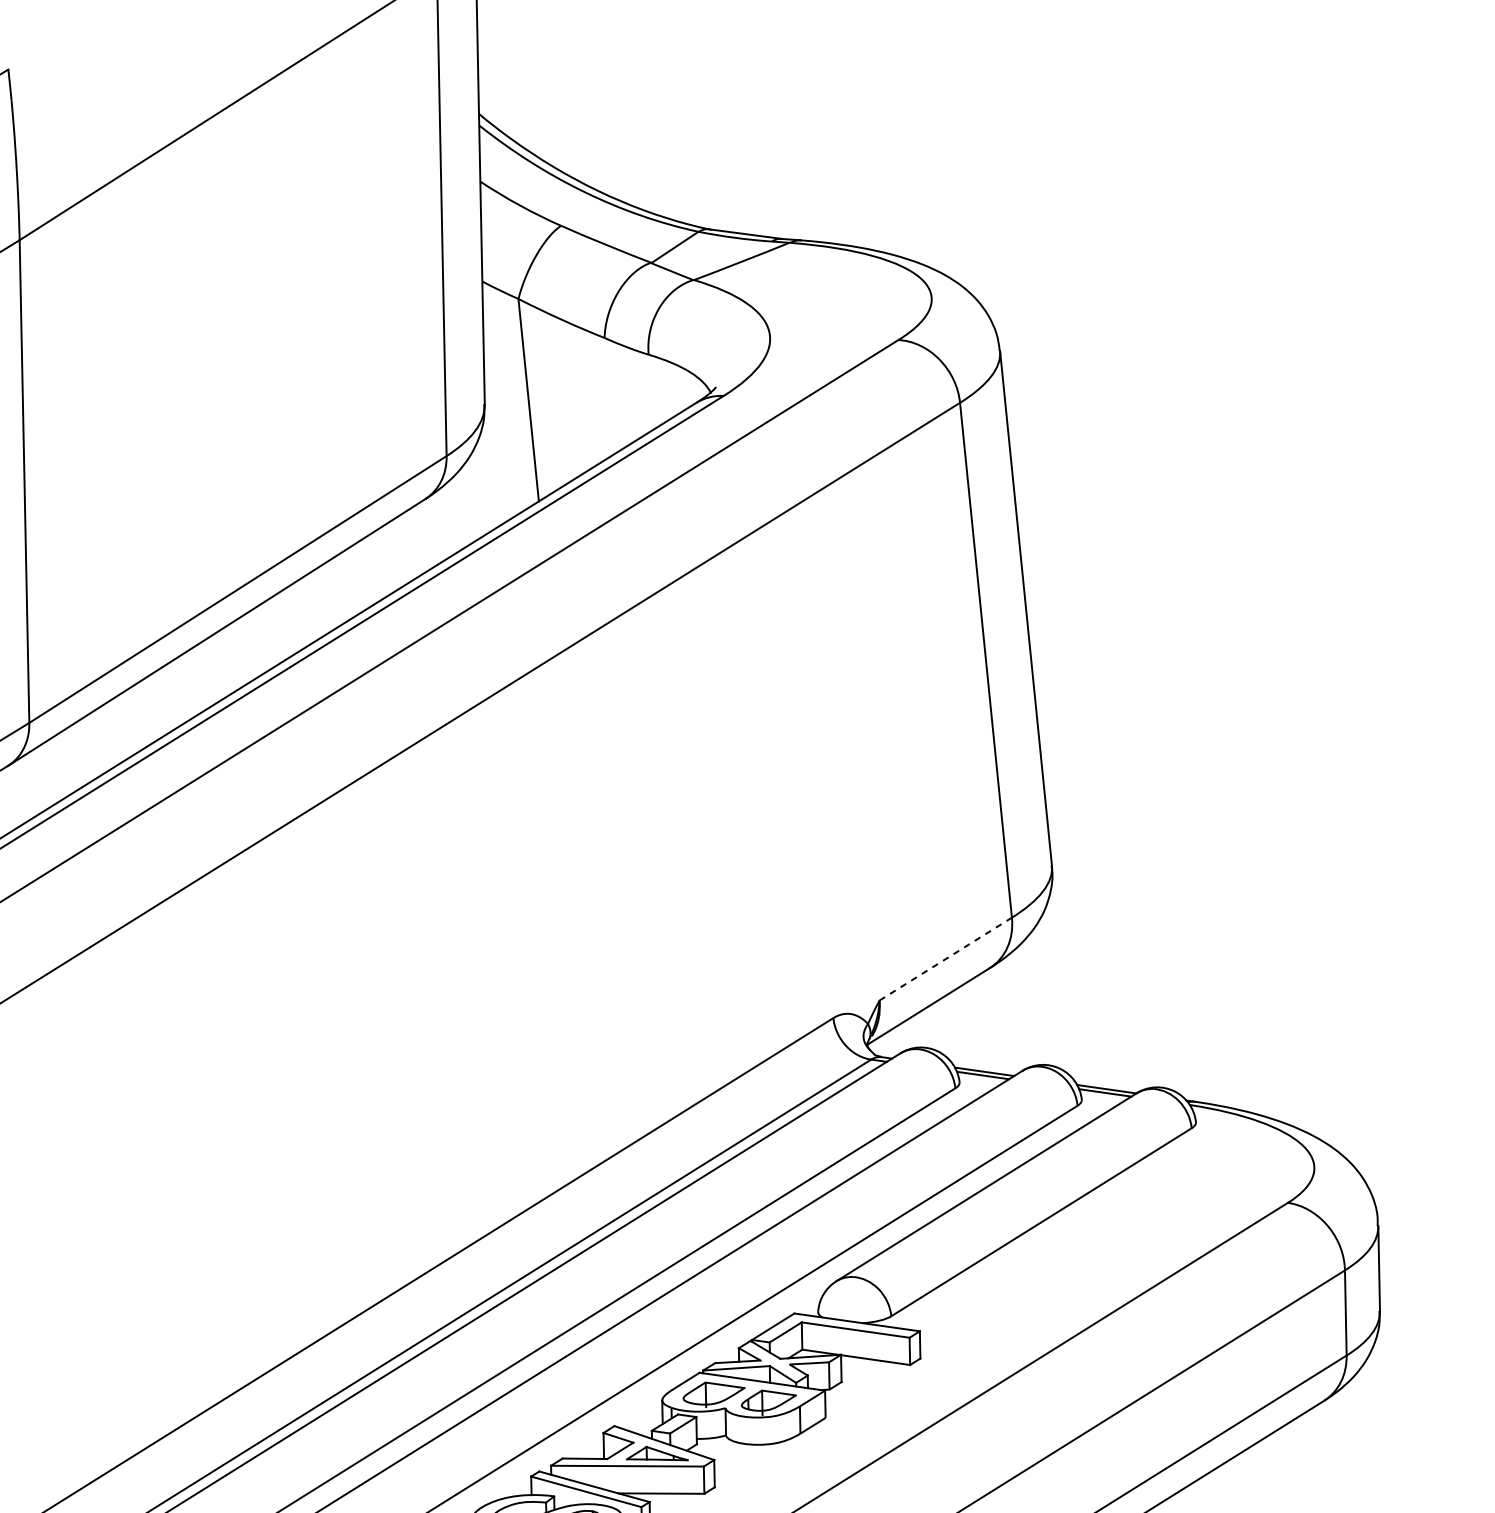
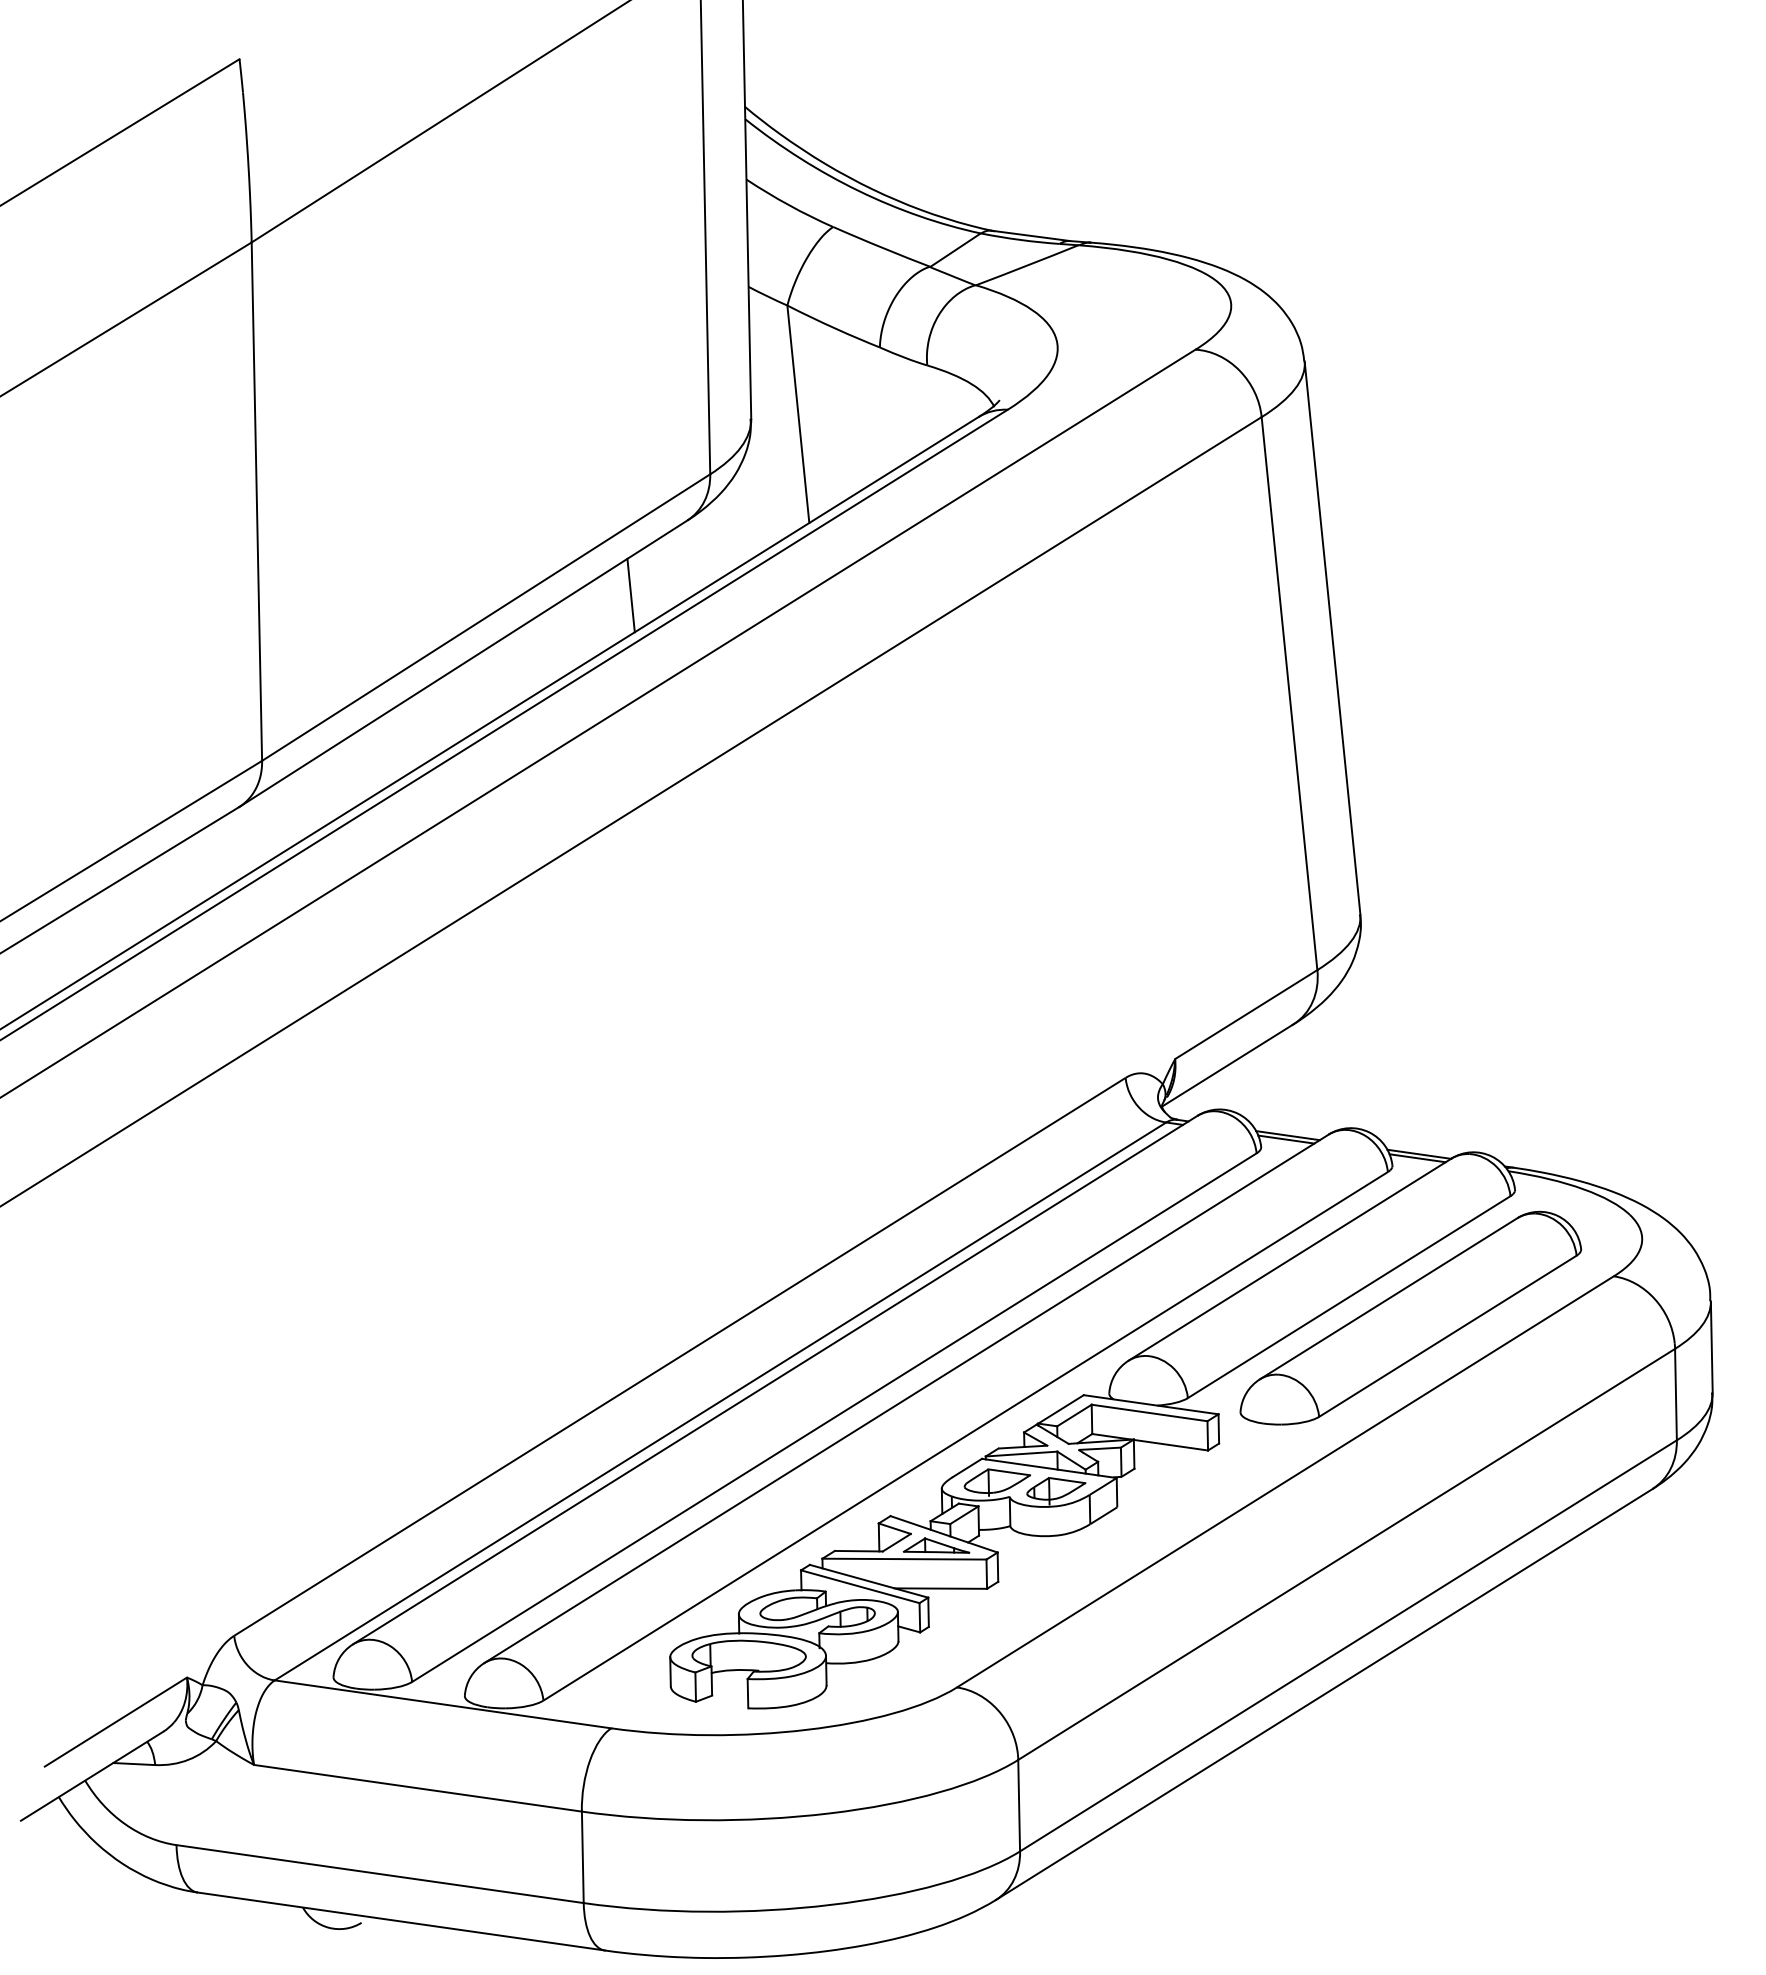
line: (372, 568) -> (630, 595), added
line: (945, 959) -> (1246, 1014), dashed -> solid
part: (1098, 1241) -> (1410, 1317), added

